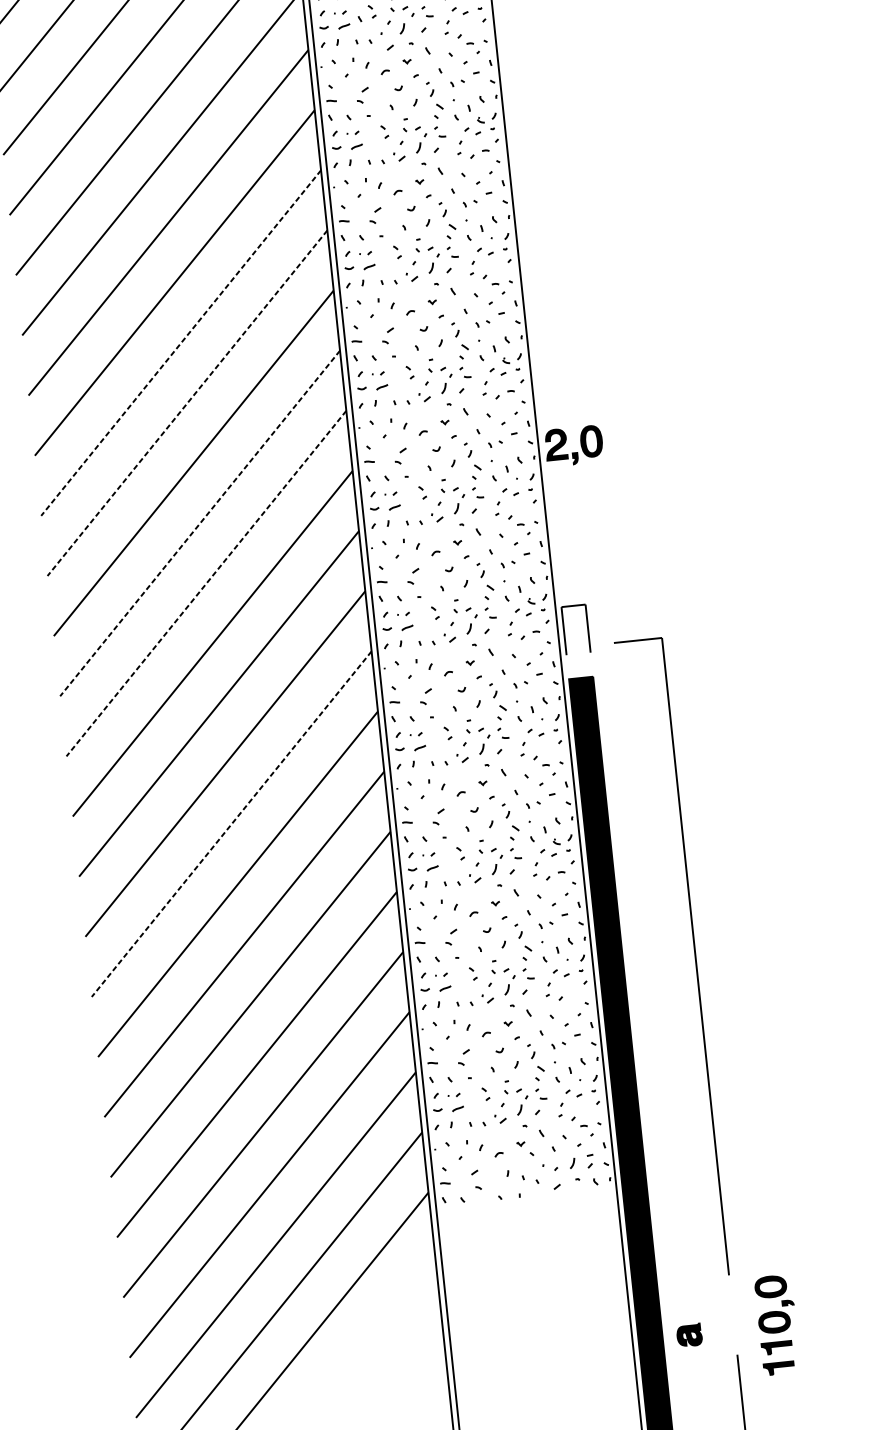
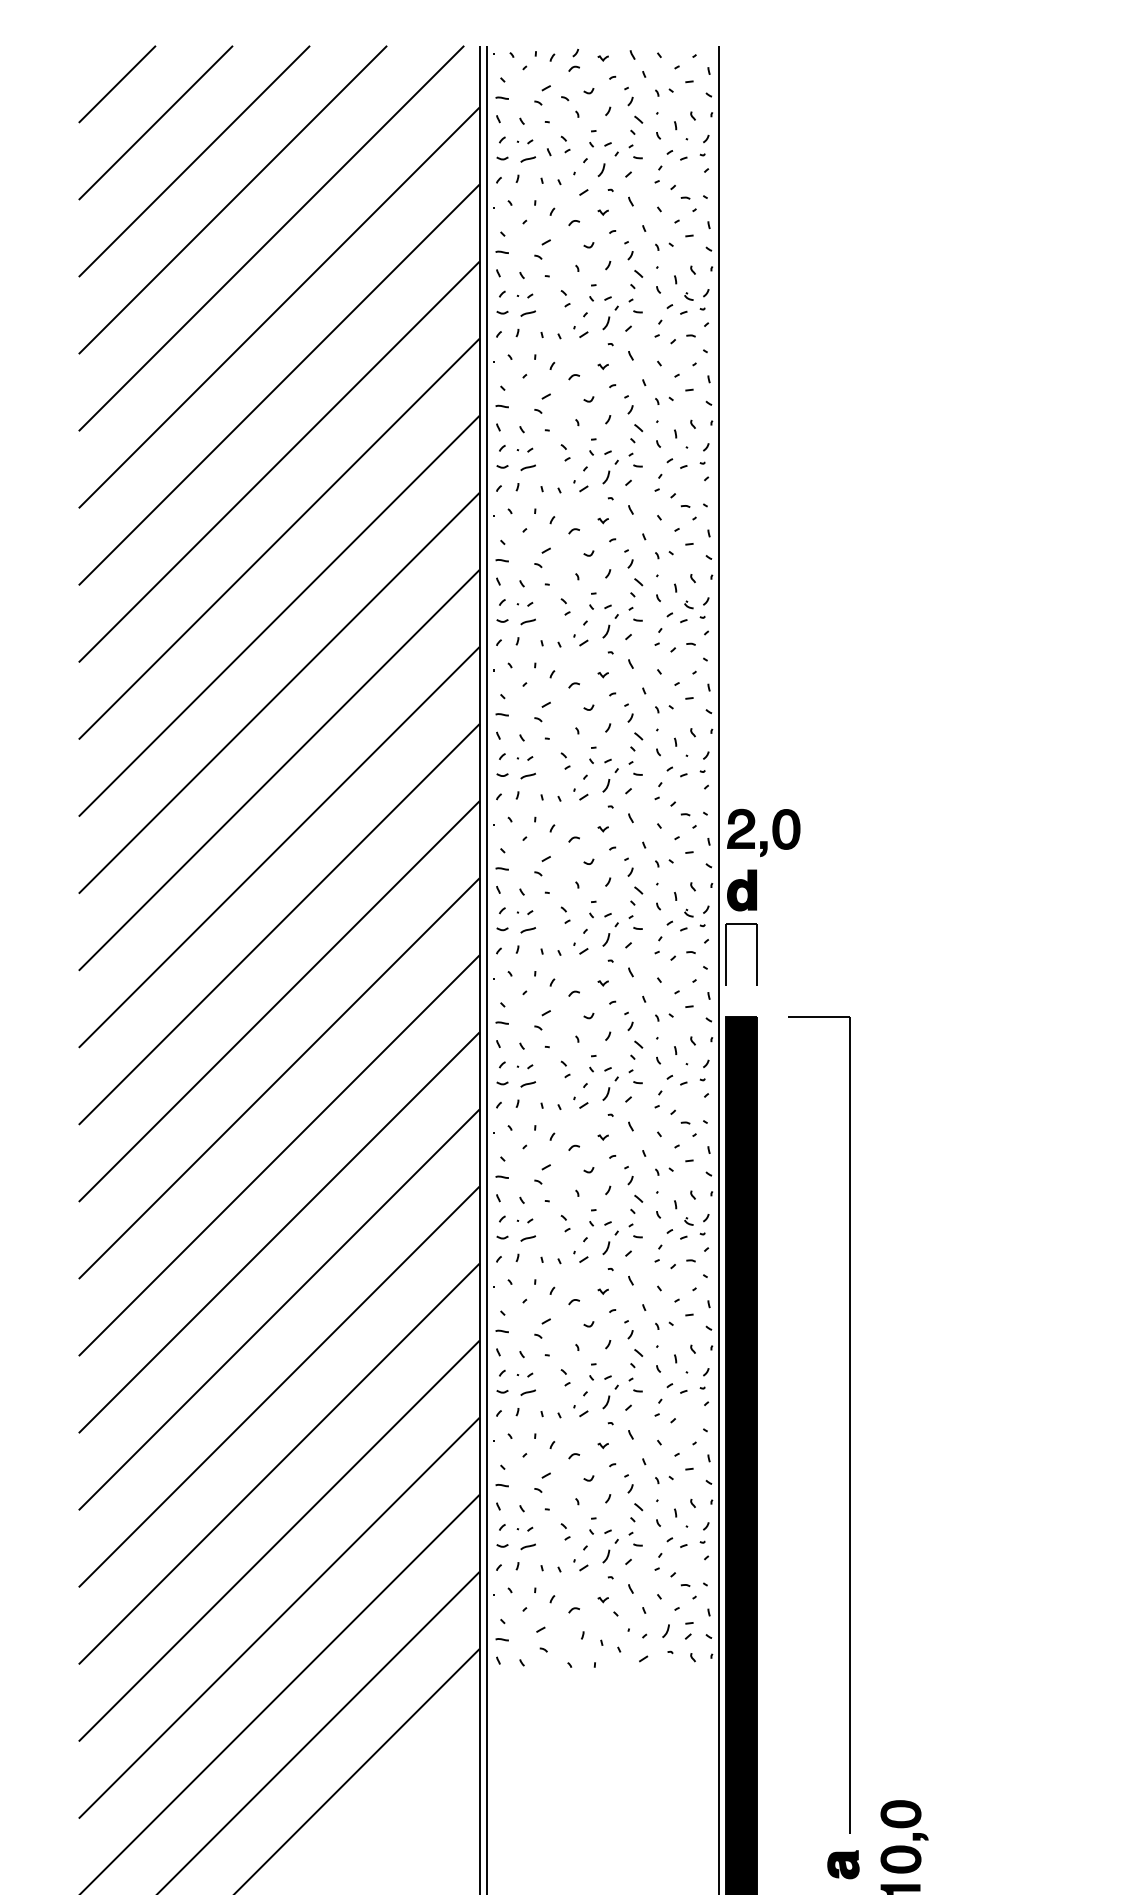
line: (180, 343) -> (278, 539), dashed -> solid
line: (186, 403) -> (278, 616), dashed -> solid
part: (580, 444) -> (772, 832), moved
line: (199, 523) -> (278, 770), dashed -> solid
part: (570, 579) -> (741, 890), added
line: (205, 583) -> (278, 847), dashed -> solid
line: (231, 824) -> (278, 1156), dashed -> solid
part: (695, 955) -> (849, 1424), moved
part: (689, 1335) -> (843, 1864), moved

